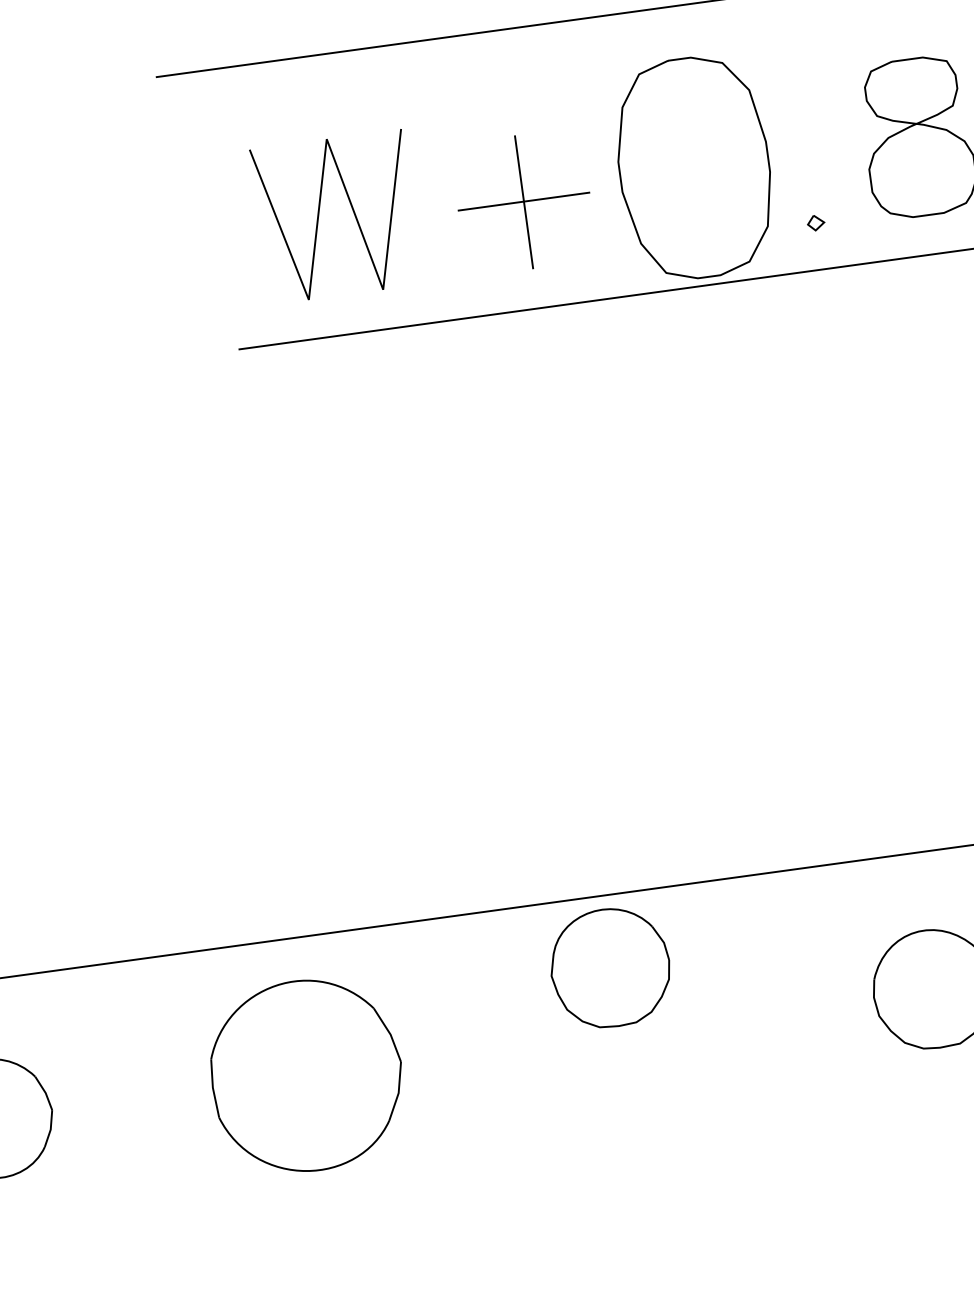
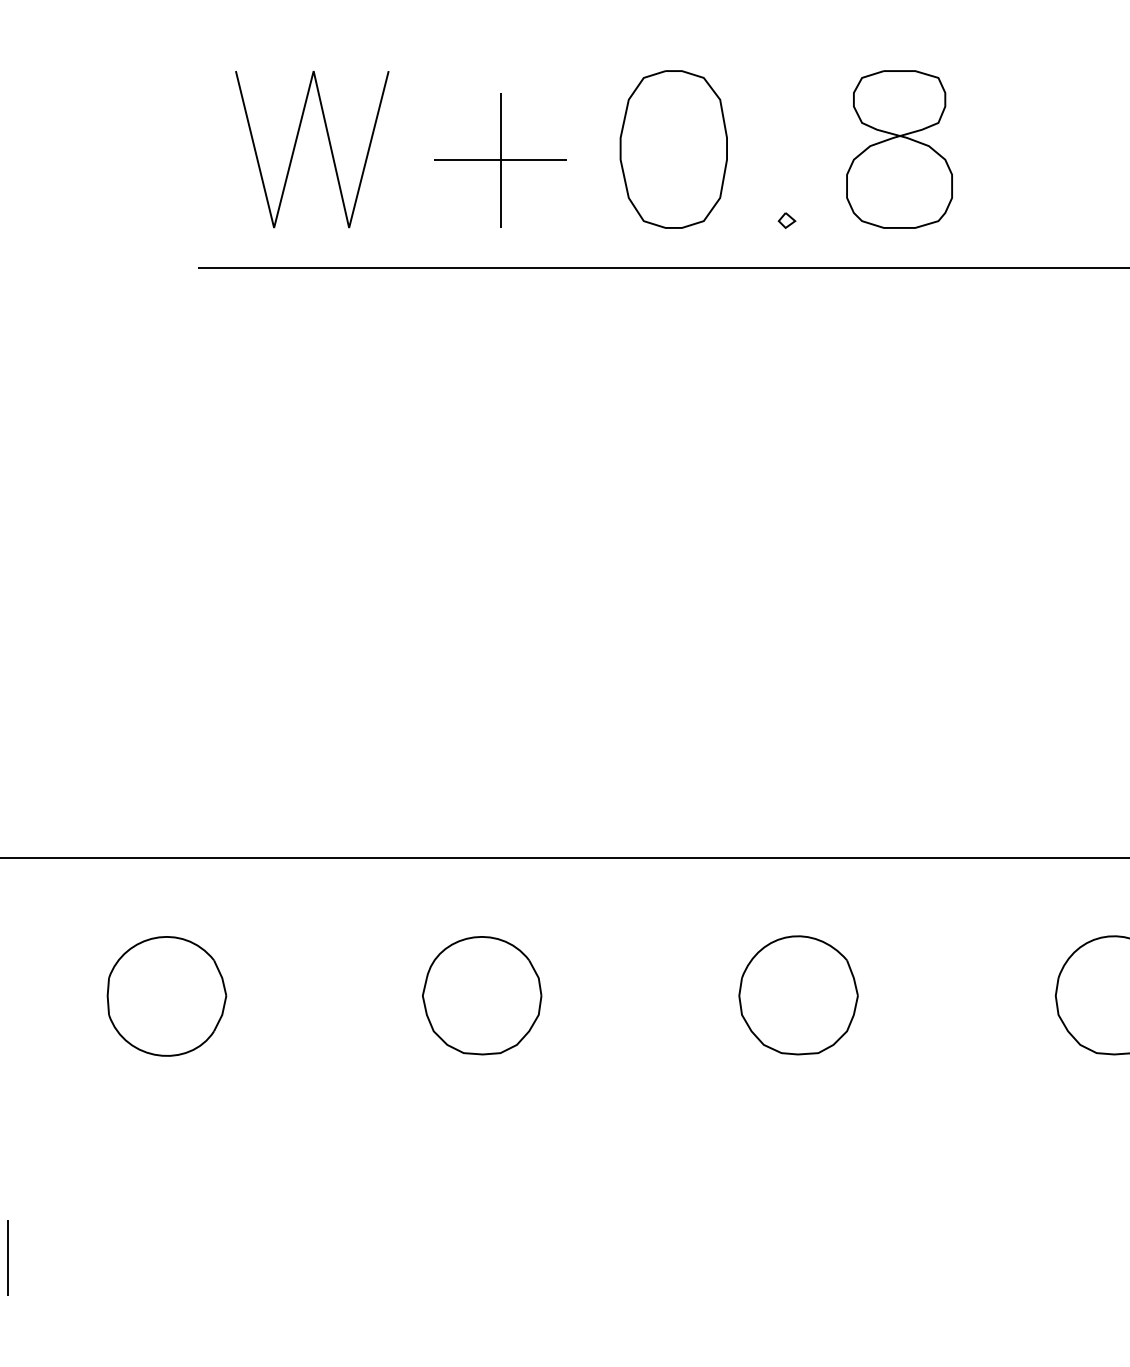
part: (693, 167) -> (673, 149), size x0.71
part: (610, 967) -> (482, 995), moved
part: (306, 1075) -> (166, 996), size x0.62

